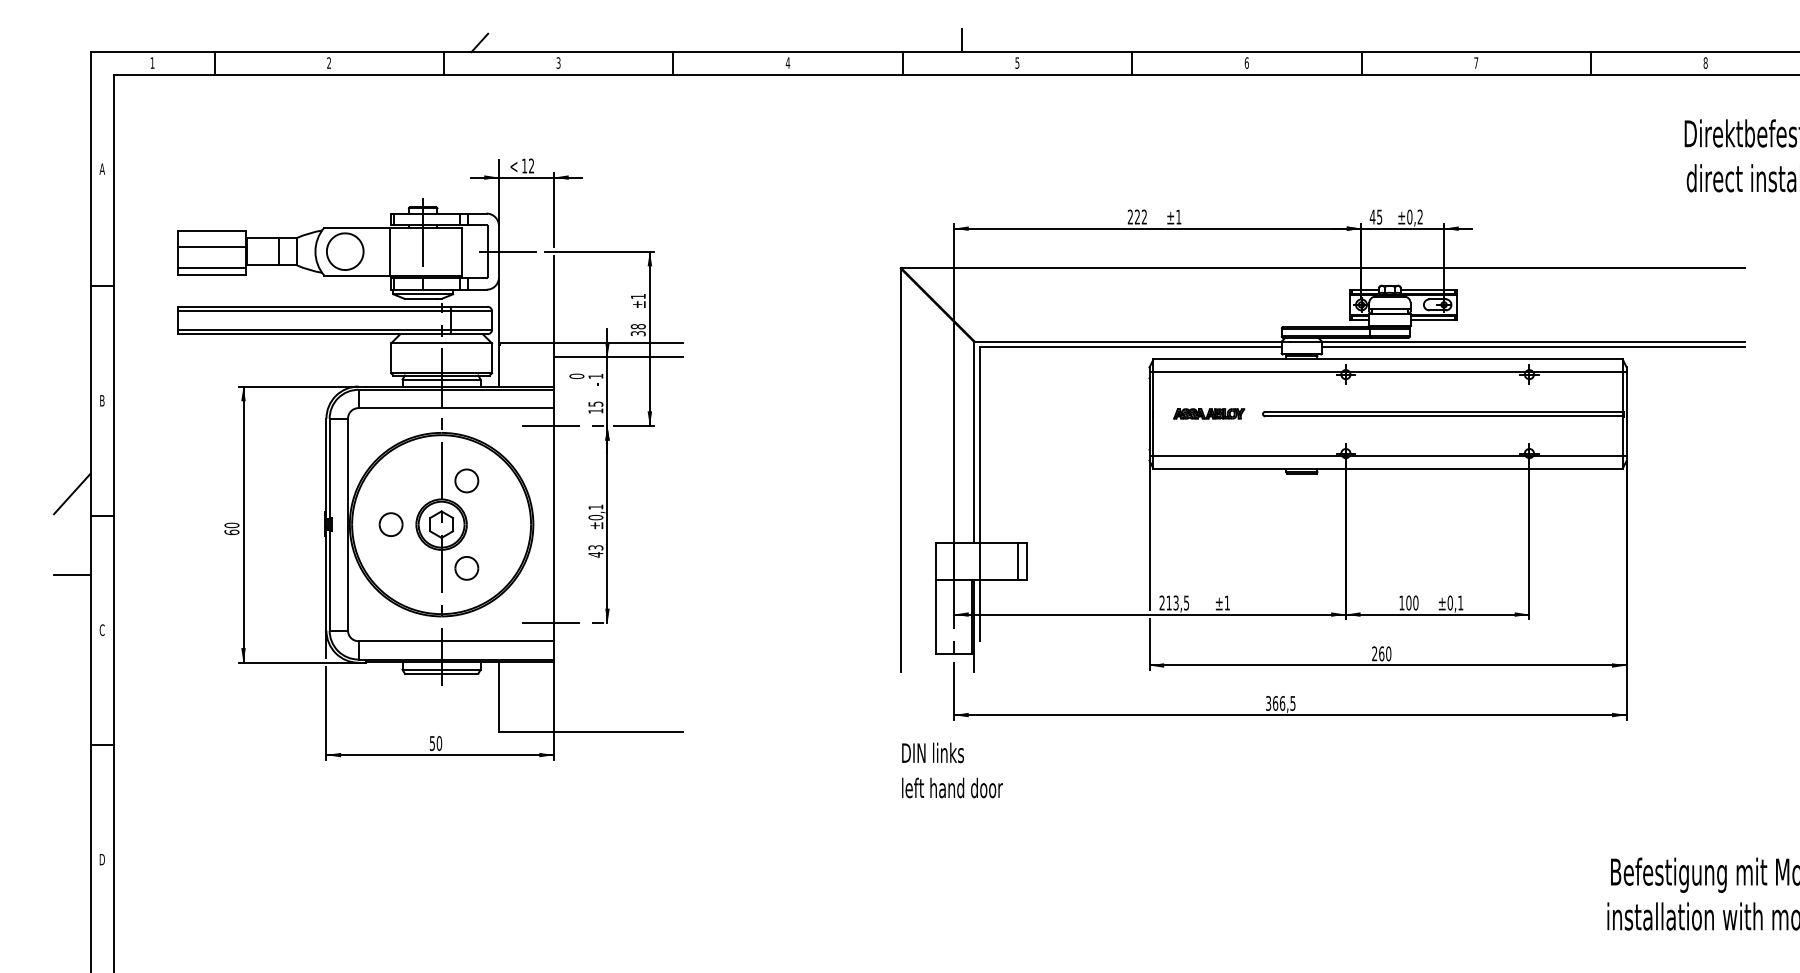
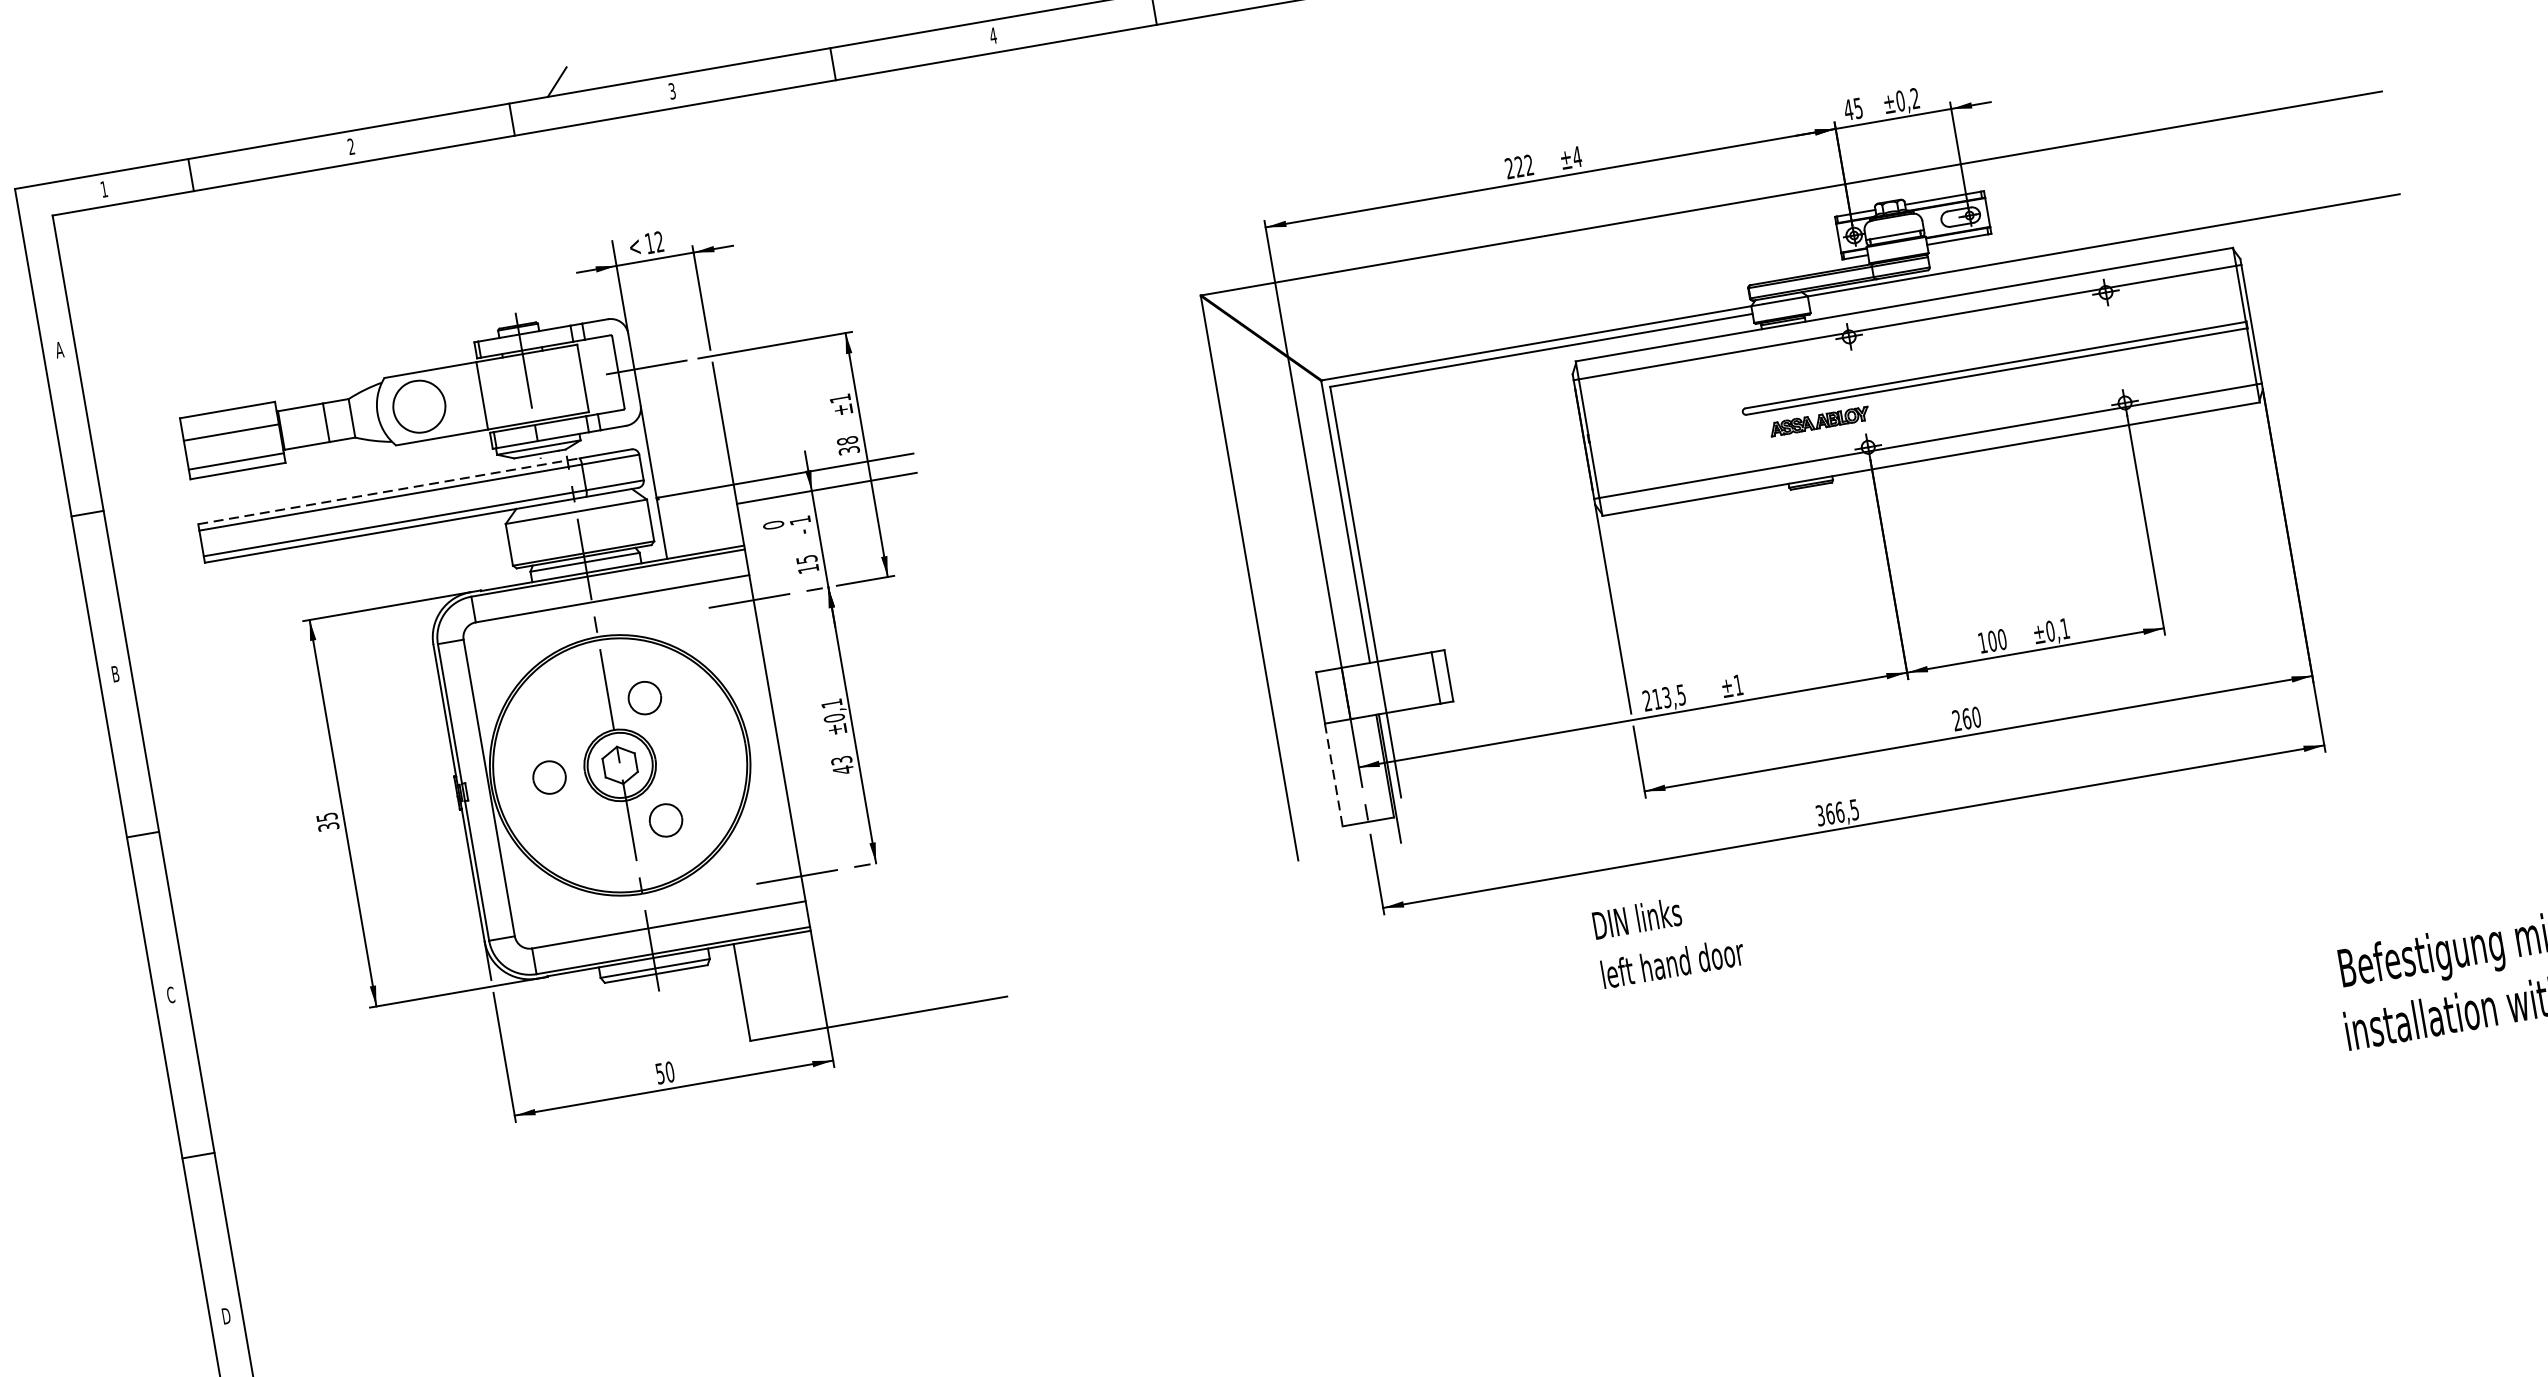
text: (1178, 216) -> (1576, 156), ±1 -> ±4
line: (314, 306) -> (389, 490), solid -> dashed
line: (1533, 347) -> (2105, 253), removed
part: (1209, 413) -> (1819, 421), moved
line: (72, 493) -> (96, 810), removed
text: (231, 528) -> (327, 821), 60 -> 35
line: (72, 575) -> (116, 925), removed
line: (935, 616) -> (1333, 774), solid -> dashed
text: (952, 770) -> (1668, 938), moved

